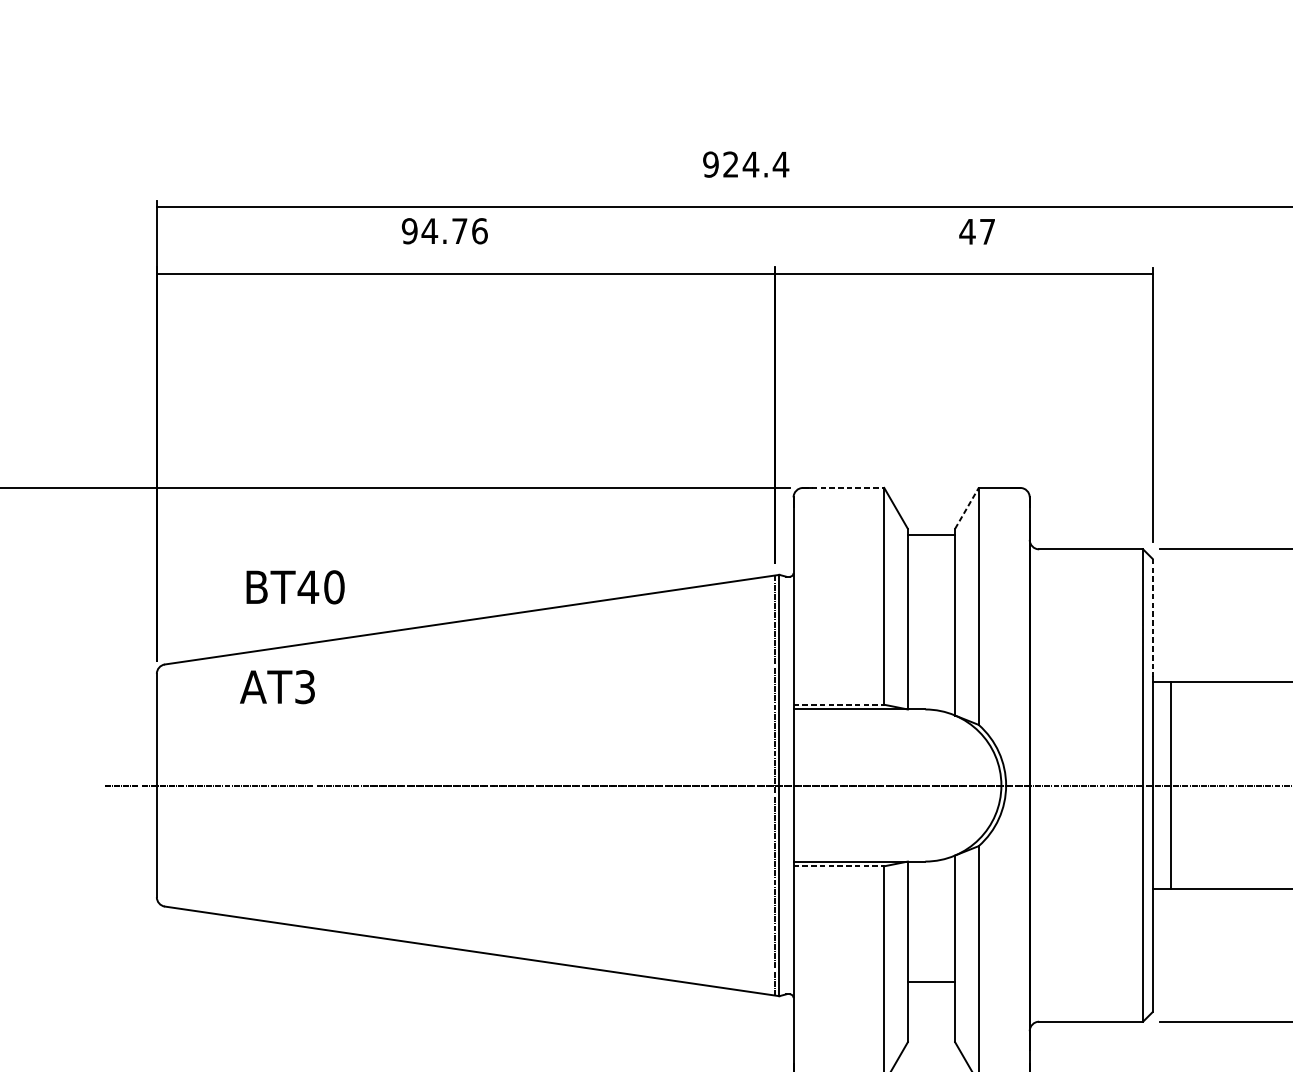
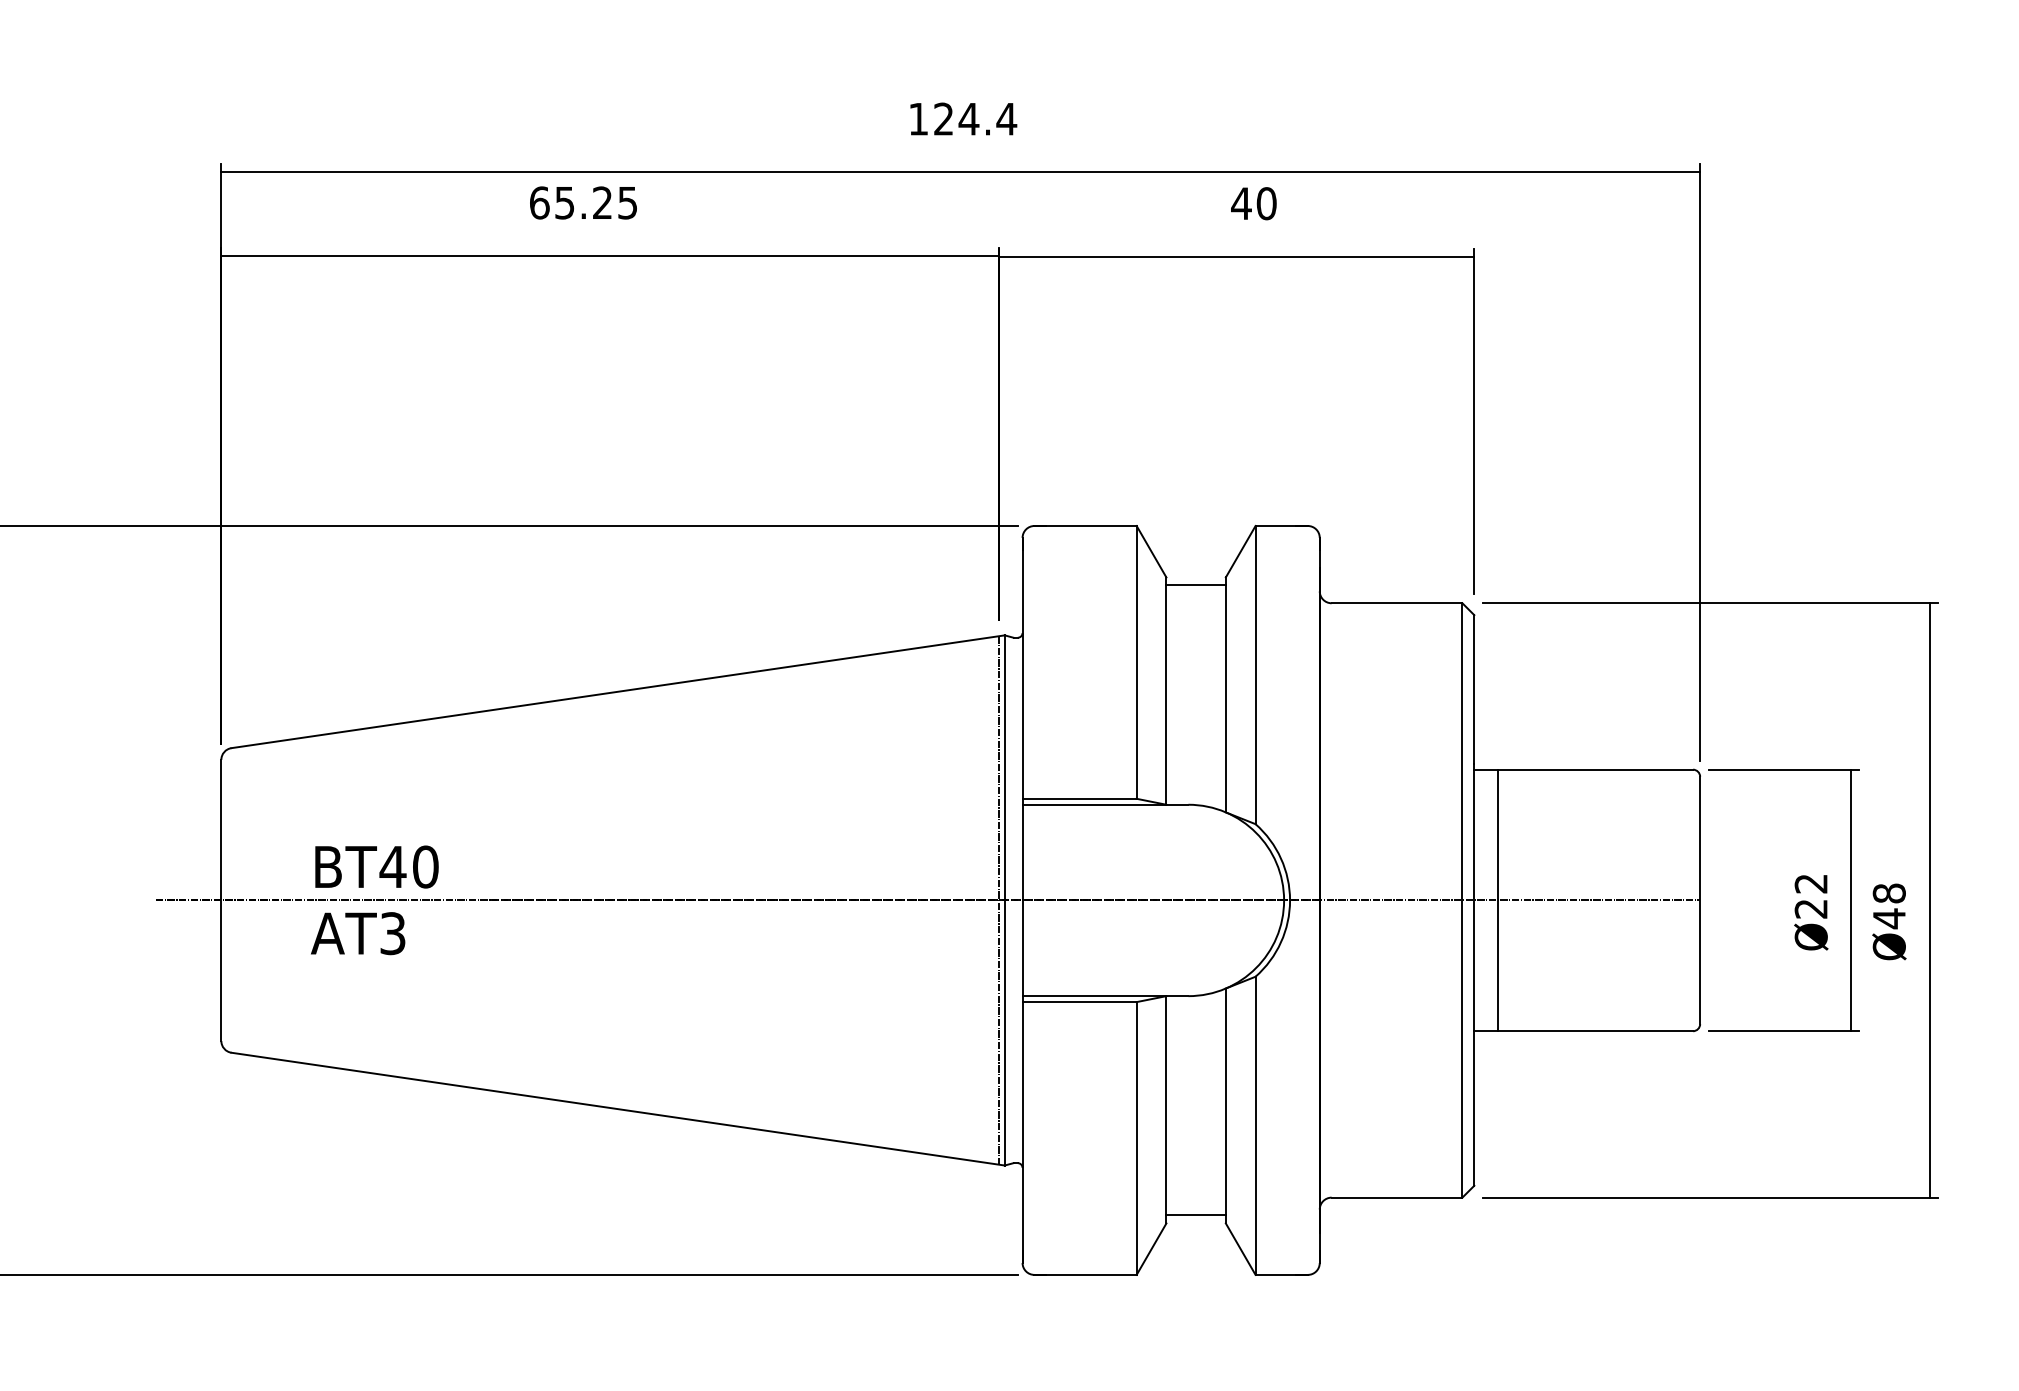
text: (710, 164) -> (918, 118), 924.4 -> 124.4
text: (444, 230) -> (583, 202), 94.76 -> 65.25
text: (987, 231) -> (1266, 203), 47 -> 40
line: (844, 487) -> (1086, 525), dashed -> solid
line: (966, 508) -> (1240, 551), dashed -> solid
text: (295, 586) -> (376, 866), moved
line: (1152, 618) -> (1474, 690), dashed -> solid
text: (277, 687) -> (358, 933), moved
line: (839, 704) -> (1080, 798), dashed -> solid
line: (839, 866) -> (1080, 1002), dashed -> solid
line: (930, 981) -> (1195, 1215), moved

